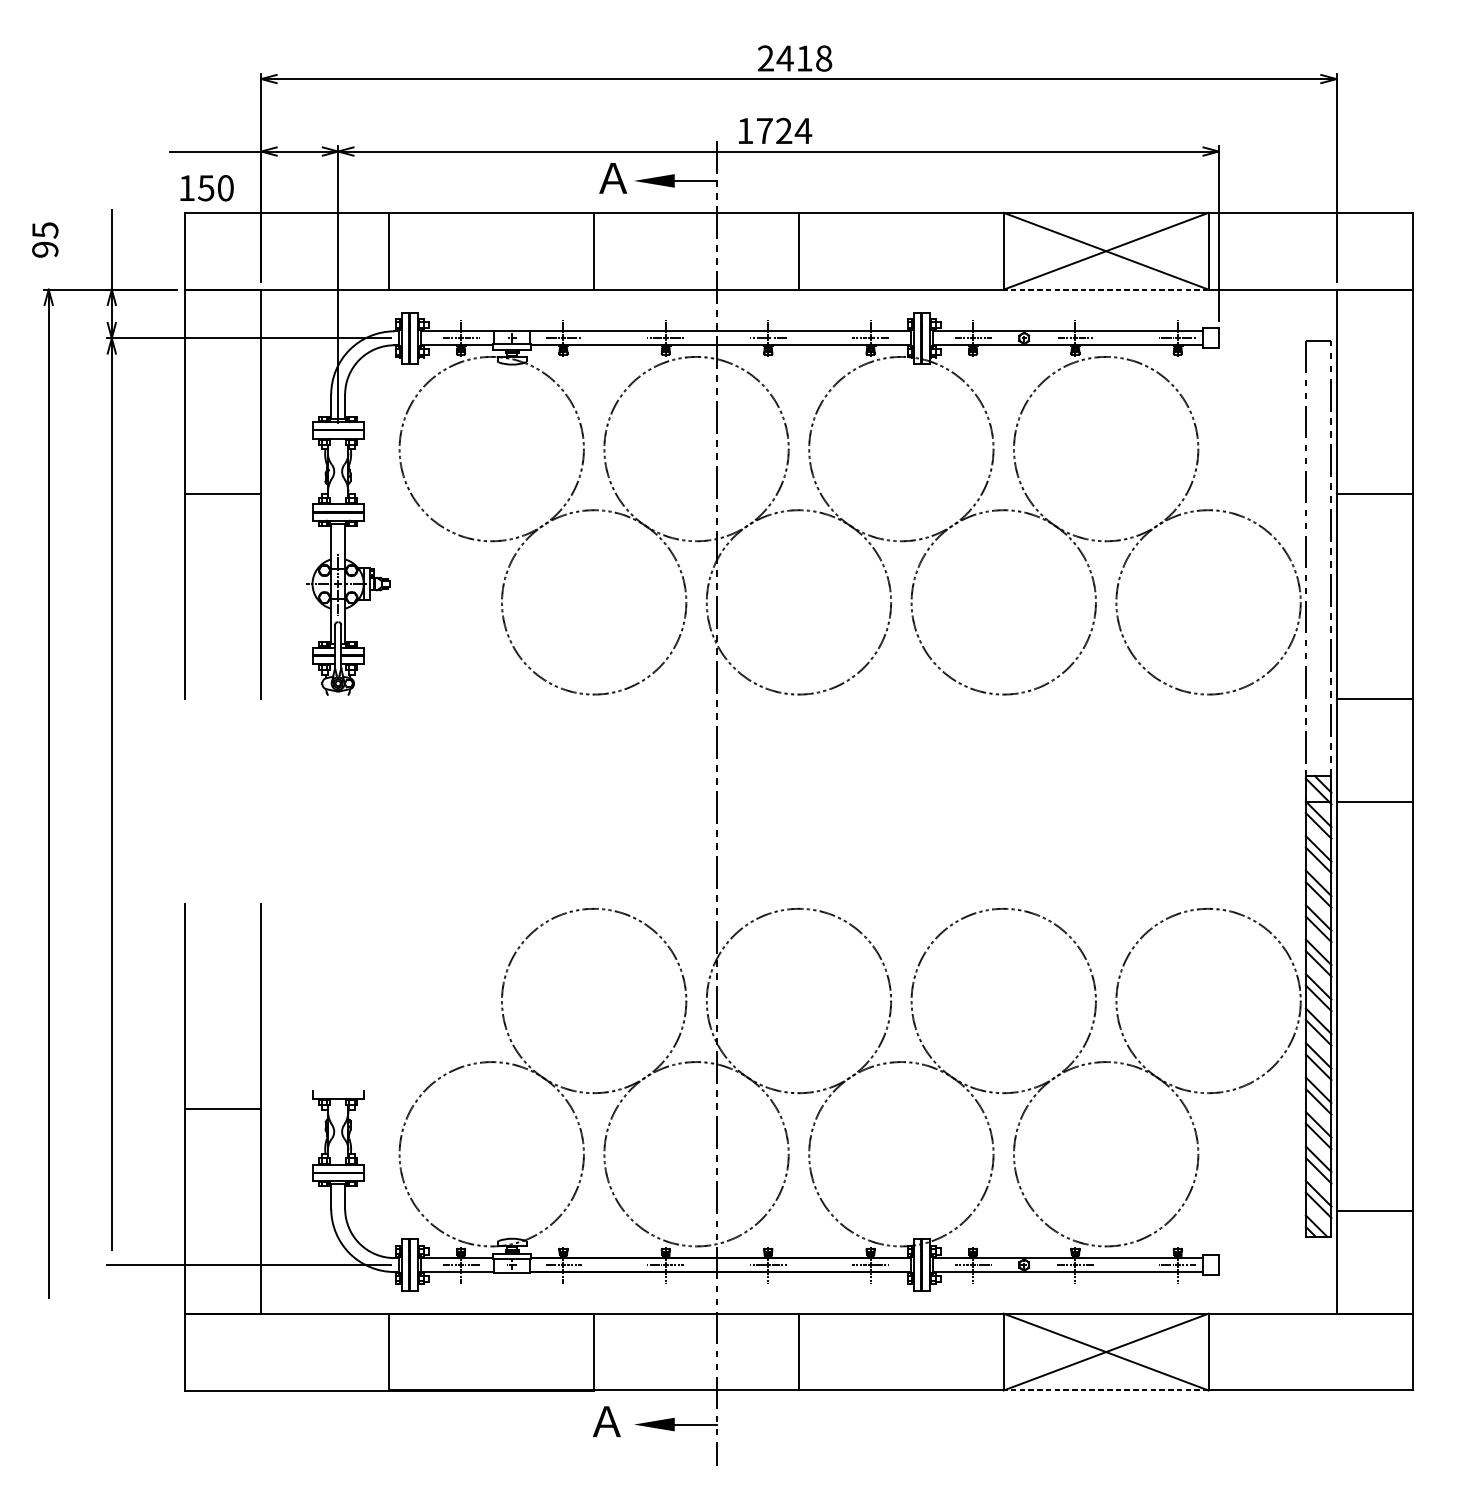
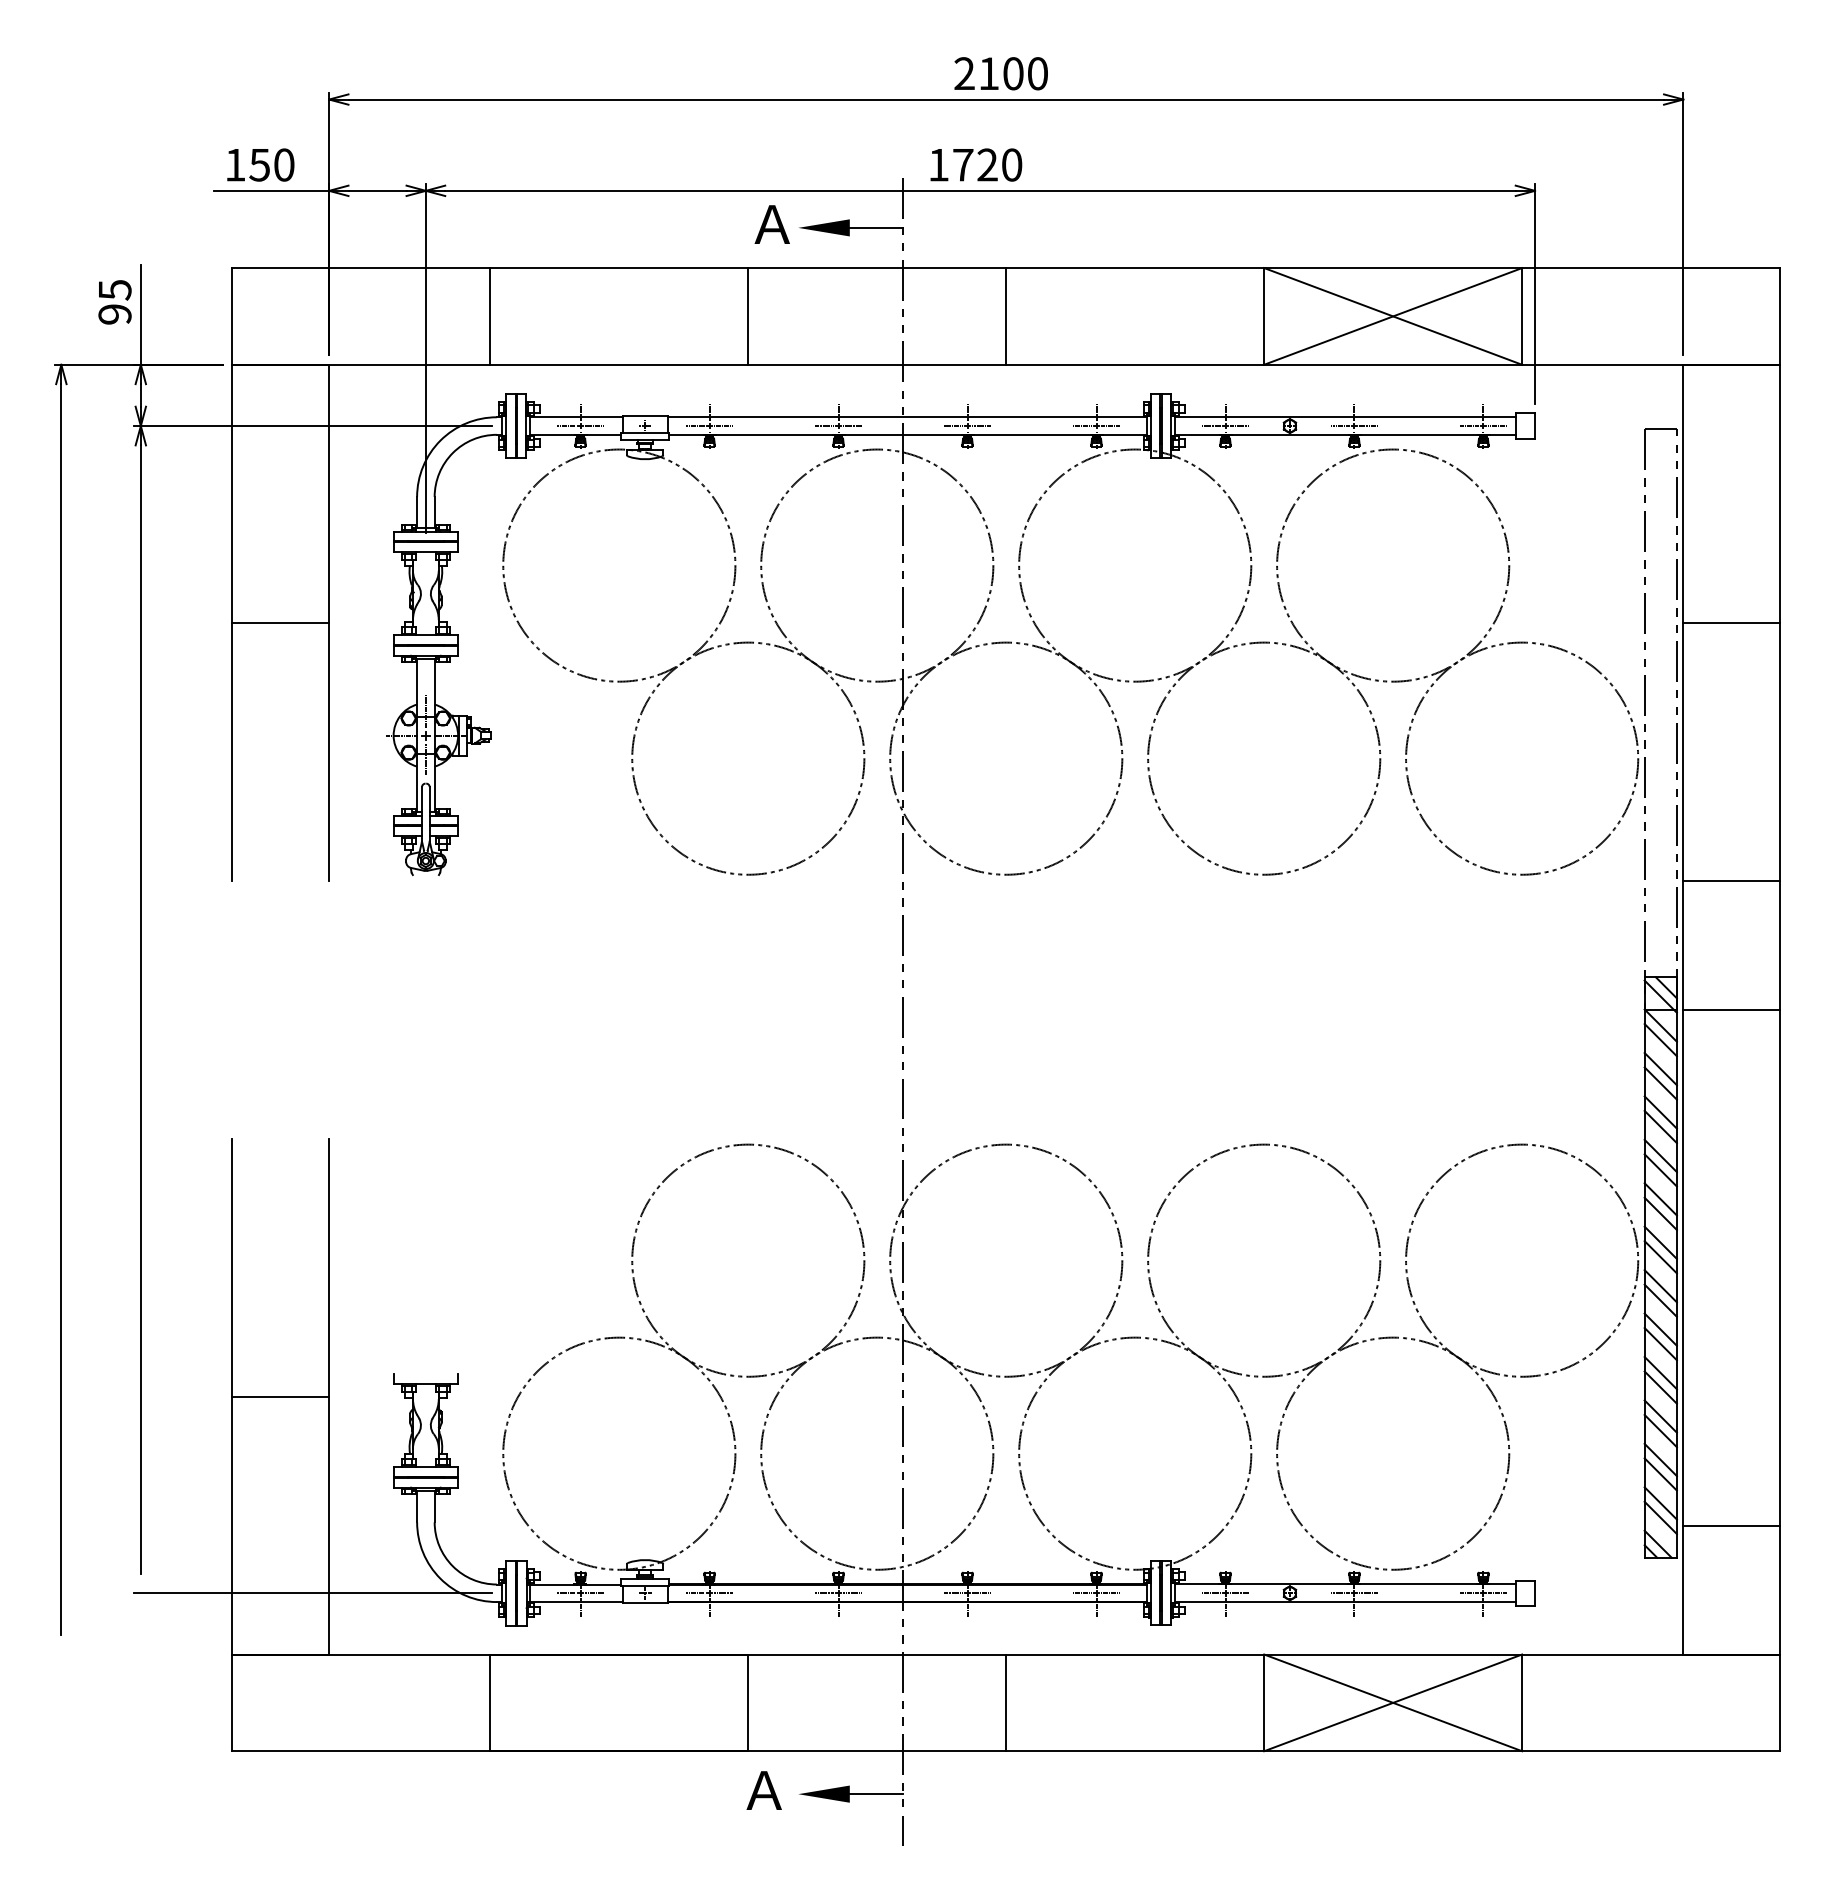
text: (803, 58) -> (1012, 73), 2418 -> 2100
text: (803, 130) -> (1011, 164), 1724 -> 1720
text: (206, 187) -> (260, 164), moved
text: (44, 240) -> (114, 302), moved
line: (1106, 289) -> (1393, 364), dashed -> solid
line: (1106, 1390) -> (1393, 1751), dashed -> solid

